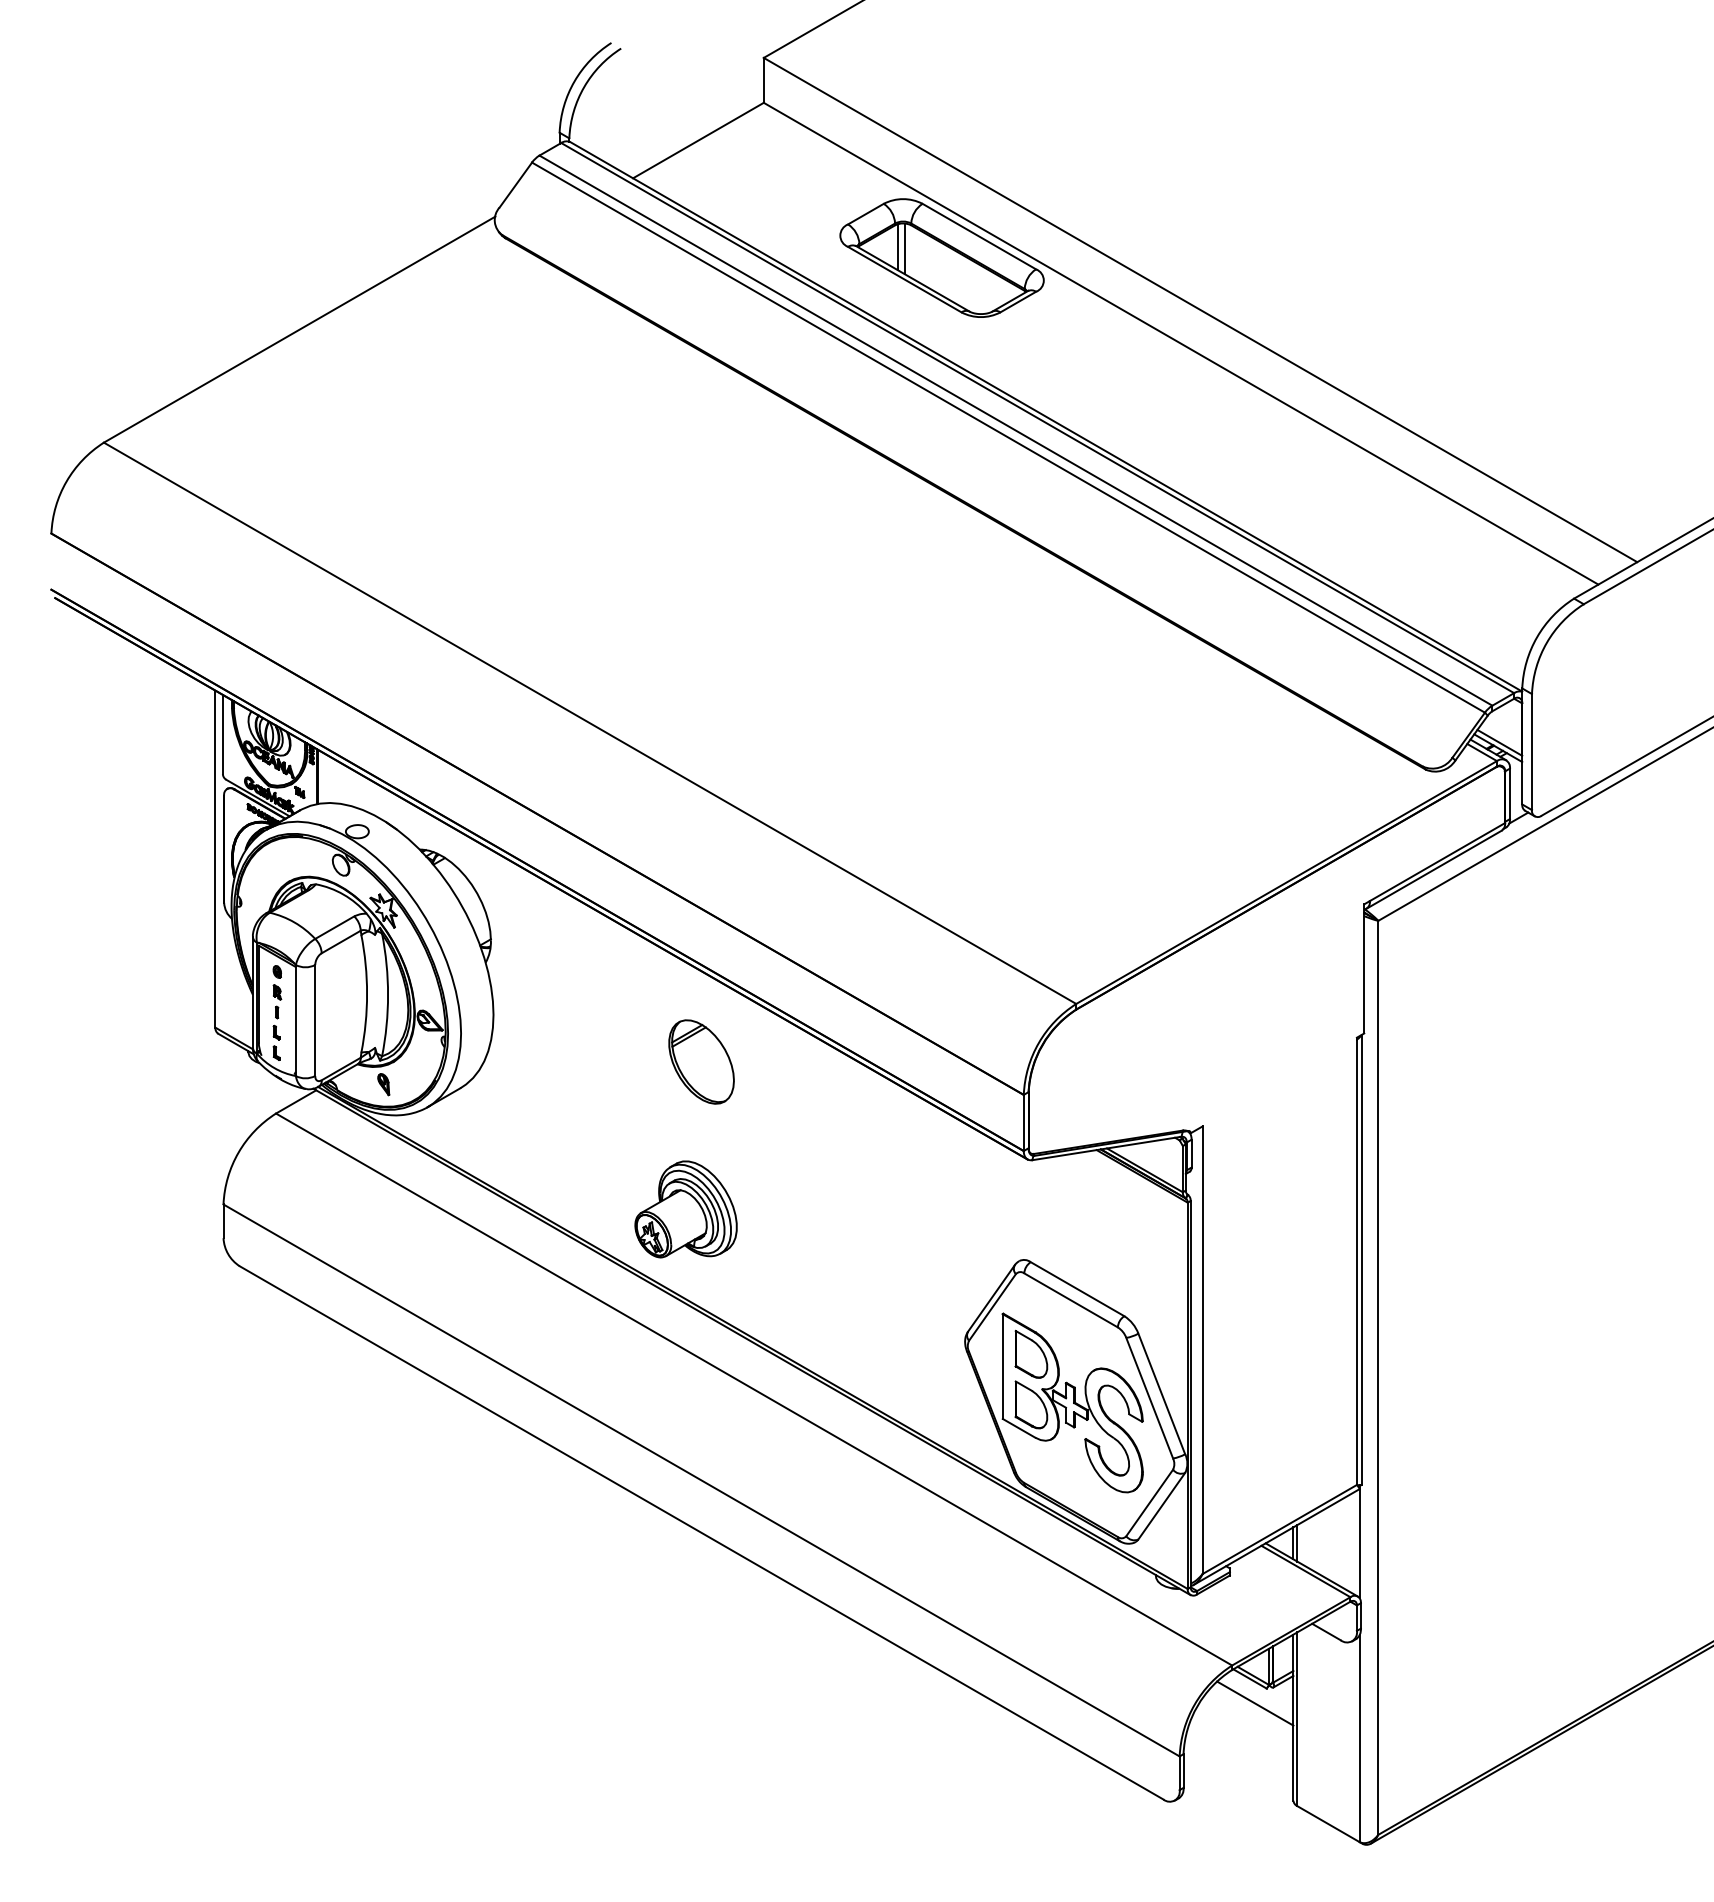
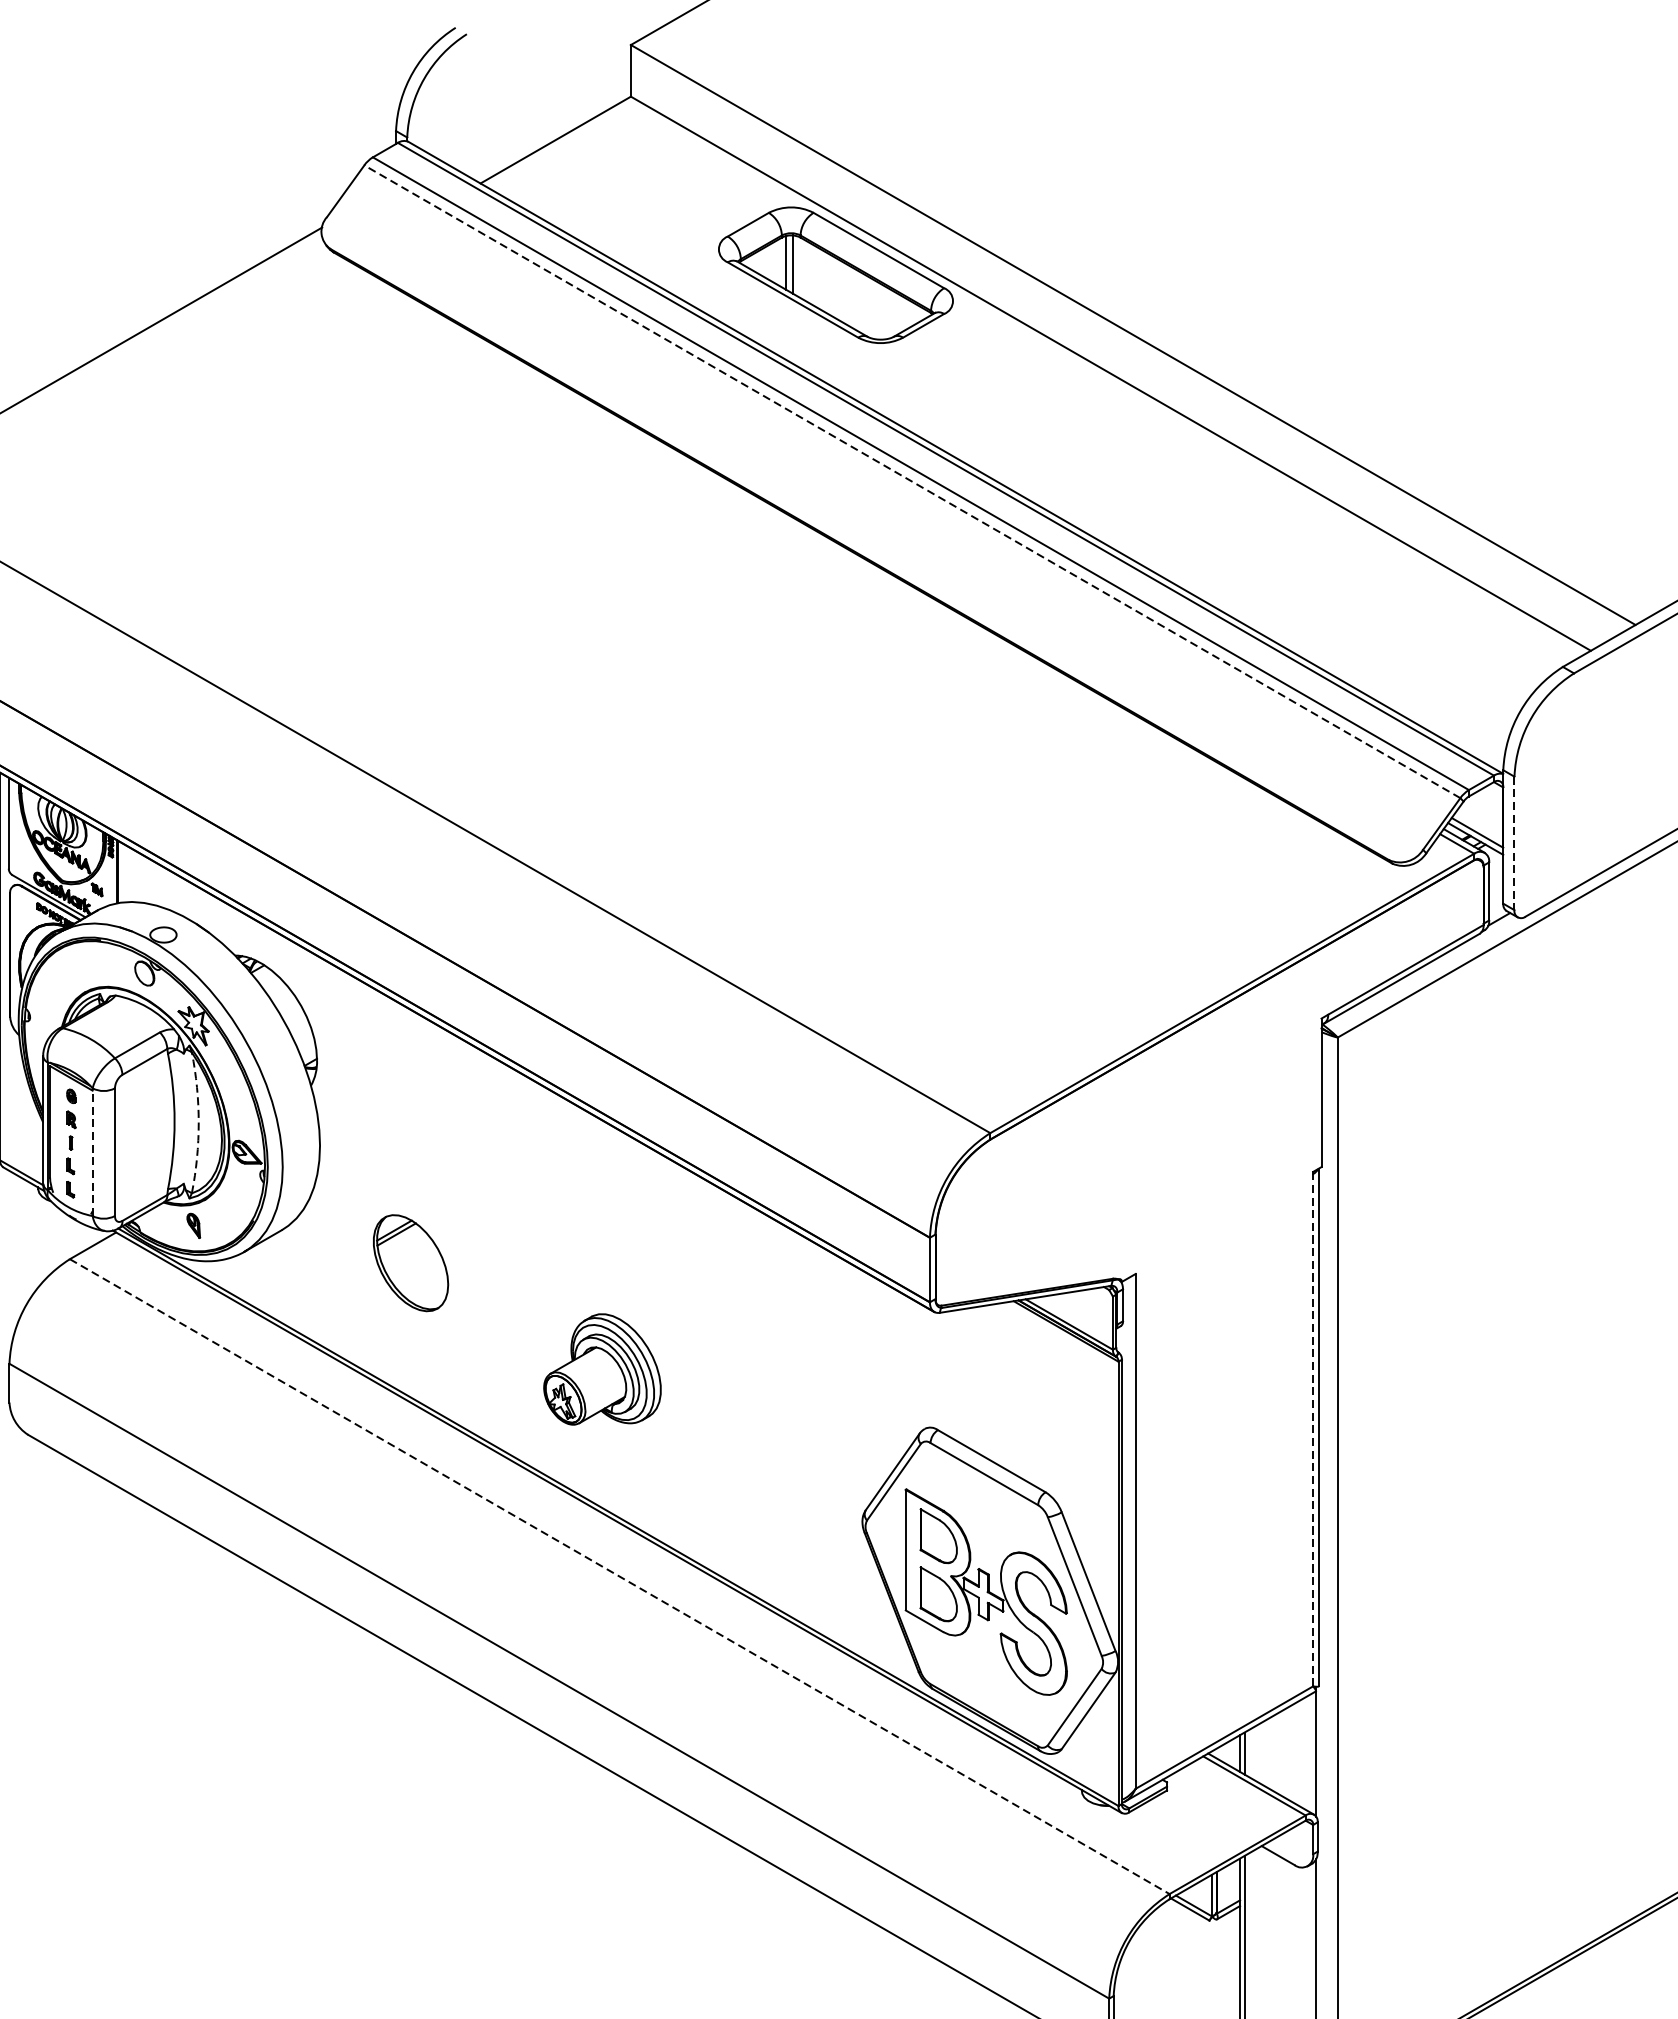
line: (1008, 437) -> (912, 481), solid -> dashed
line: (1531, 752) -> (1513, 843), solid -> dashed
arc: (388, 995) -> (199, 1123), solid -> dashed
line: (295, 1020) -> (92, 1152), solid -> dashed
part: (701, 1061) -> (410, 1262), moved
part: (685, 1209) -> (601, 1369), moved
line: (1356, 1262) -> (1312, 1430), solid -> dashed
line: (754, 1389) -> (620, 1576), solid -> dashed
line: (1255, 1703) -> (1196, 1937), removed

